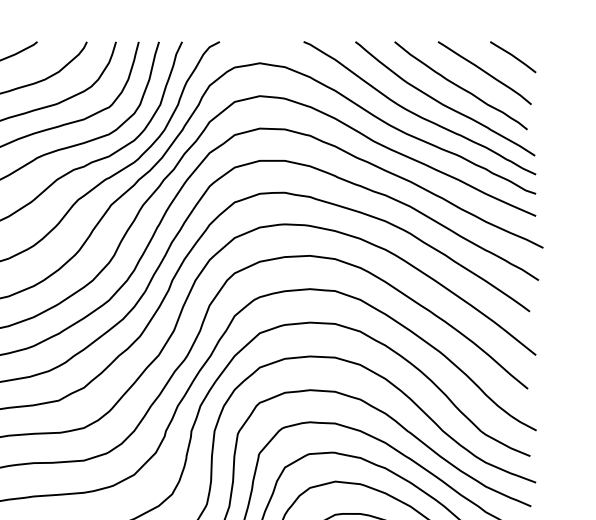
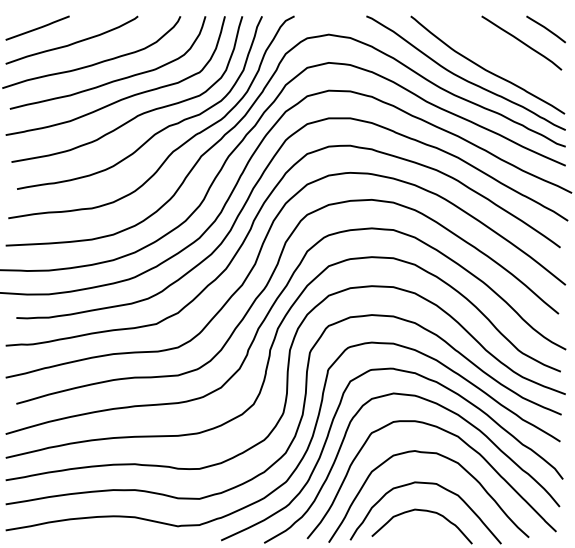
curve: (461, 86) -> (501, 54), removed

